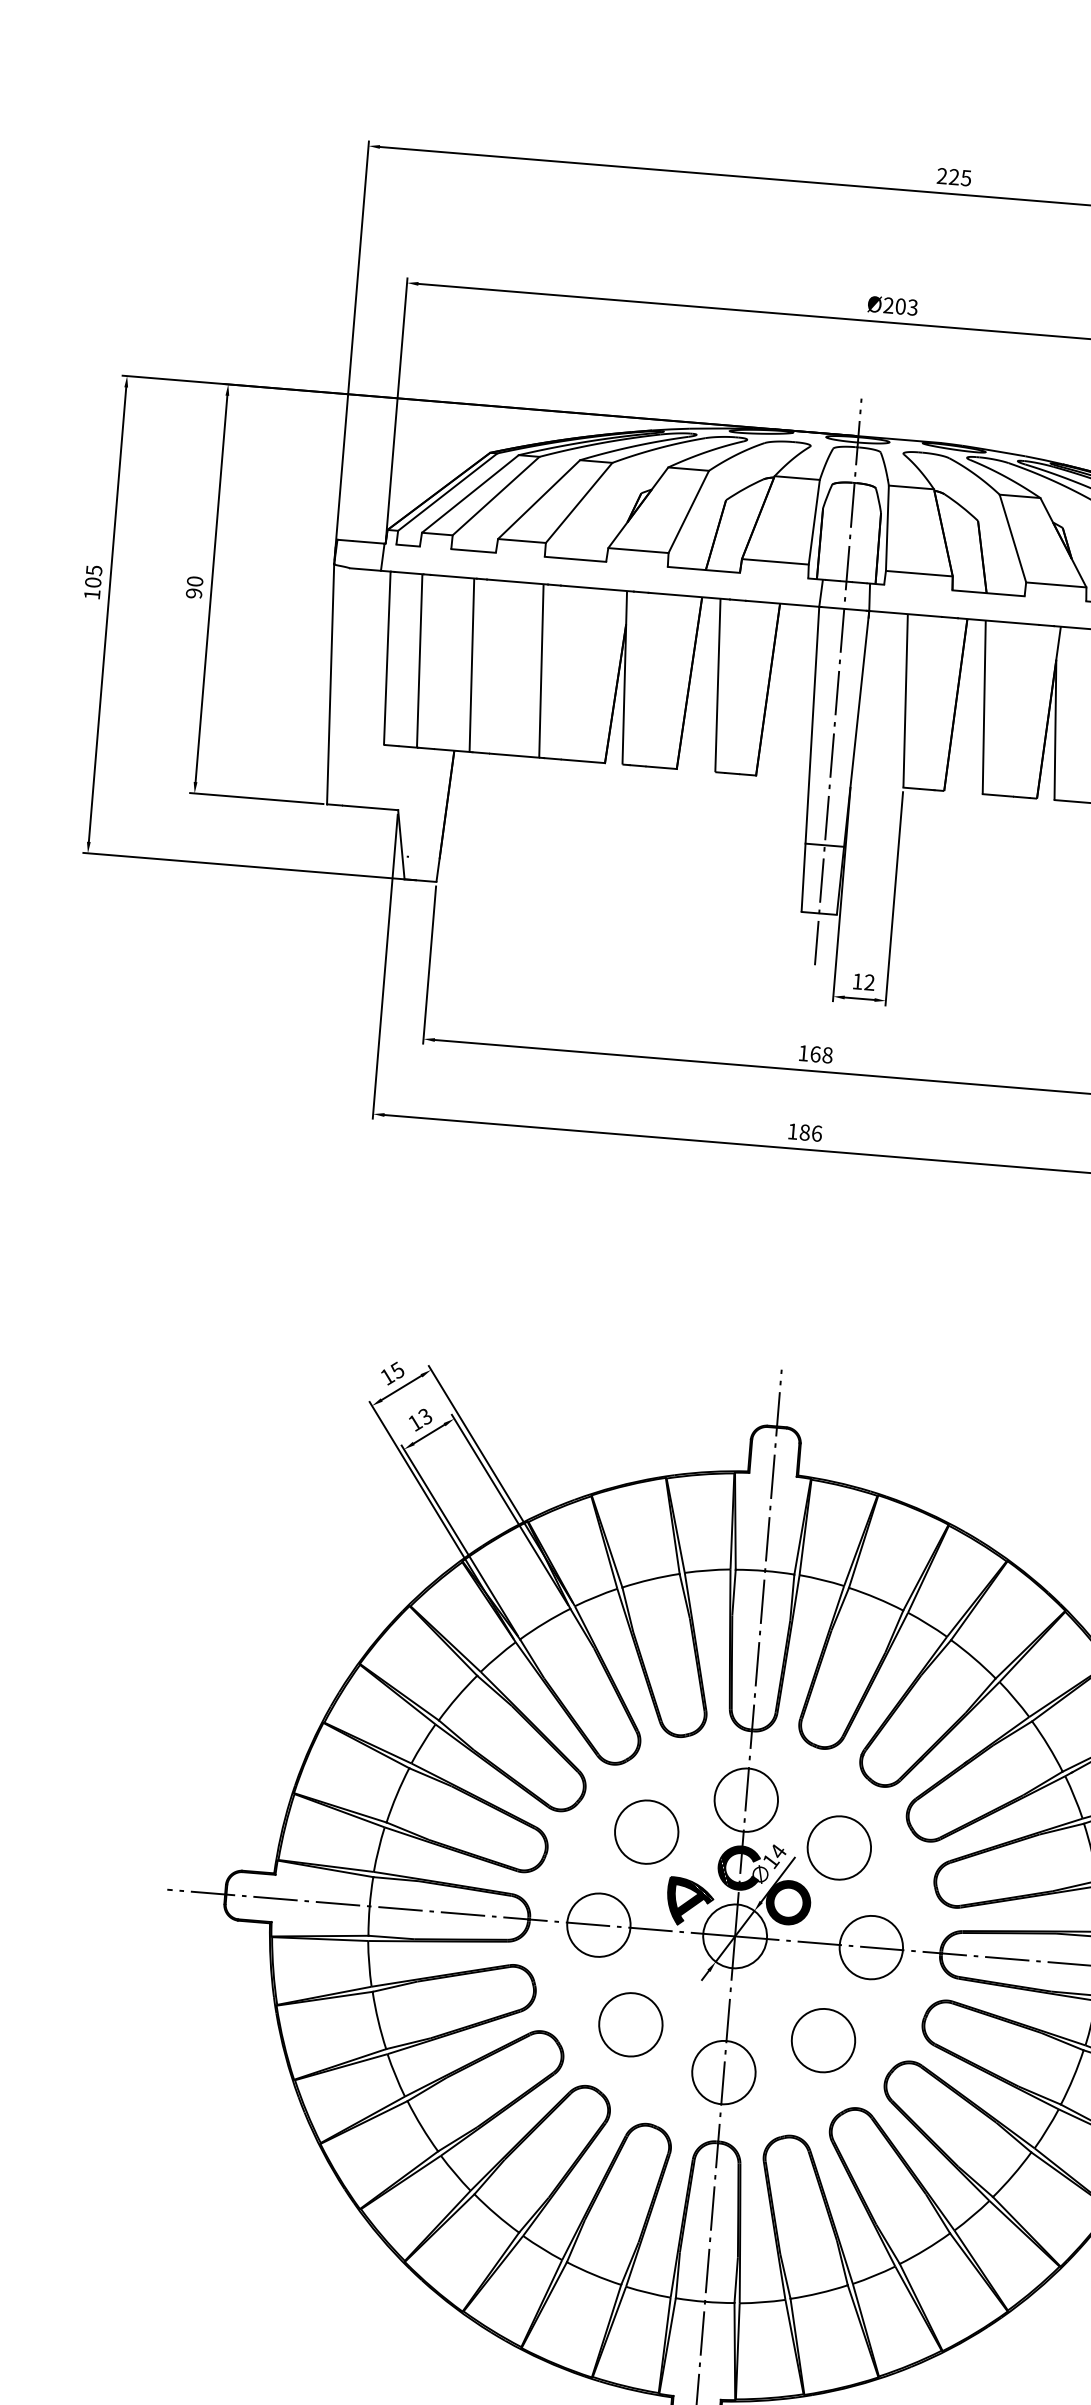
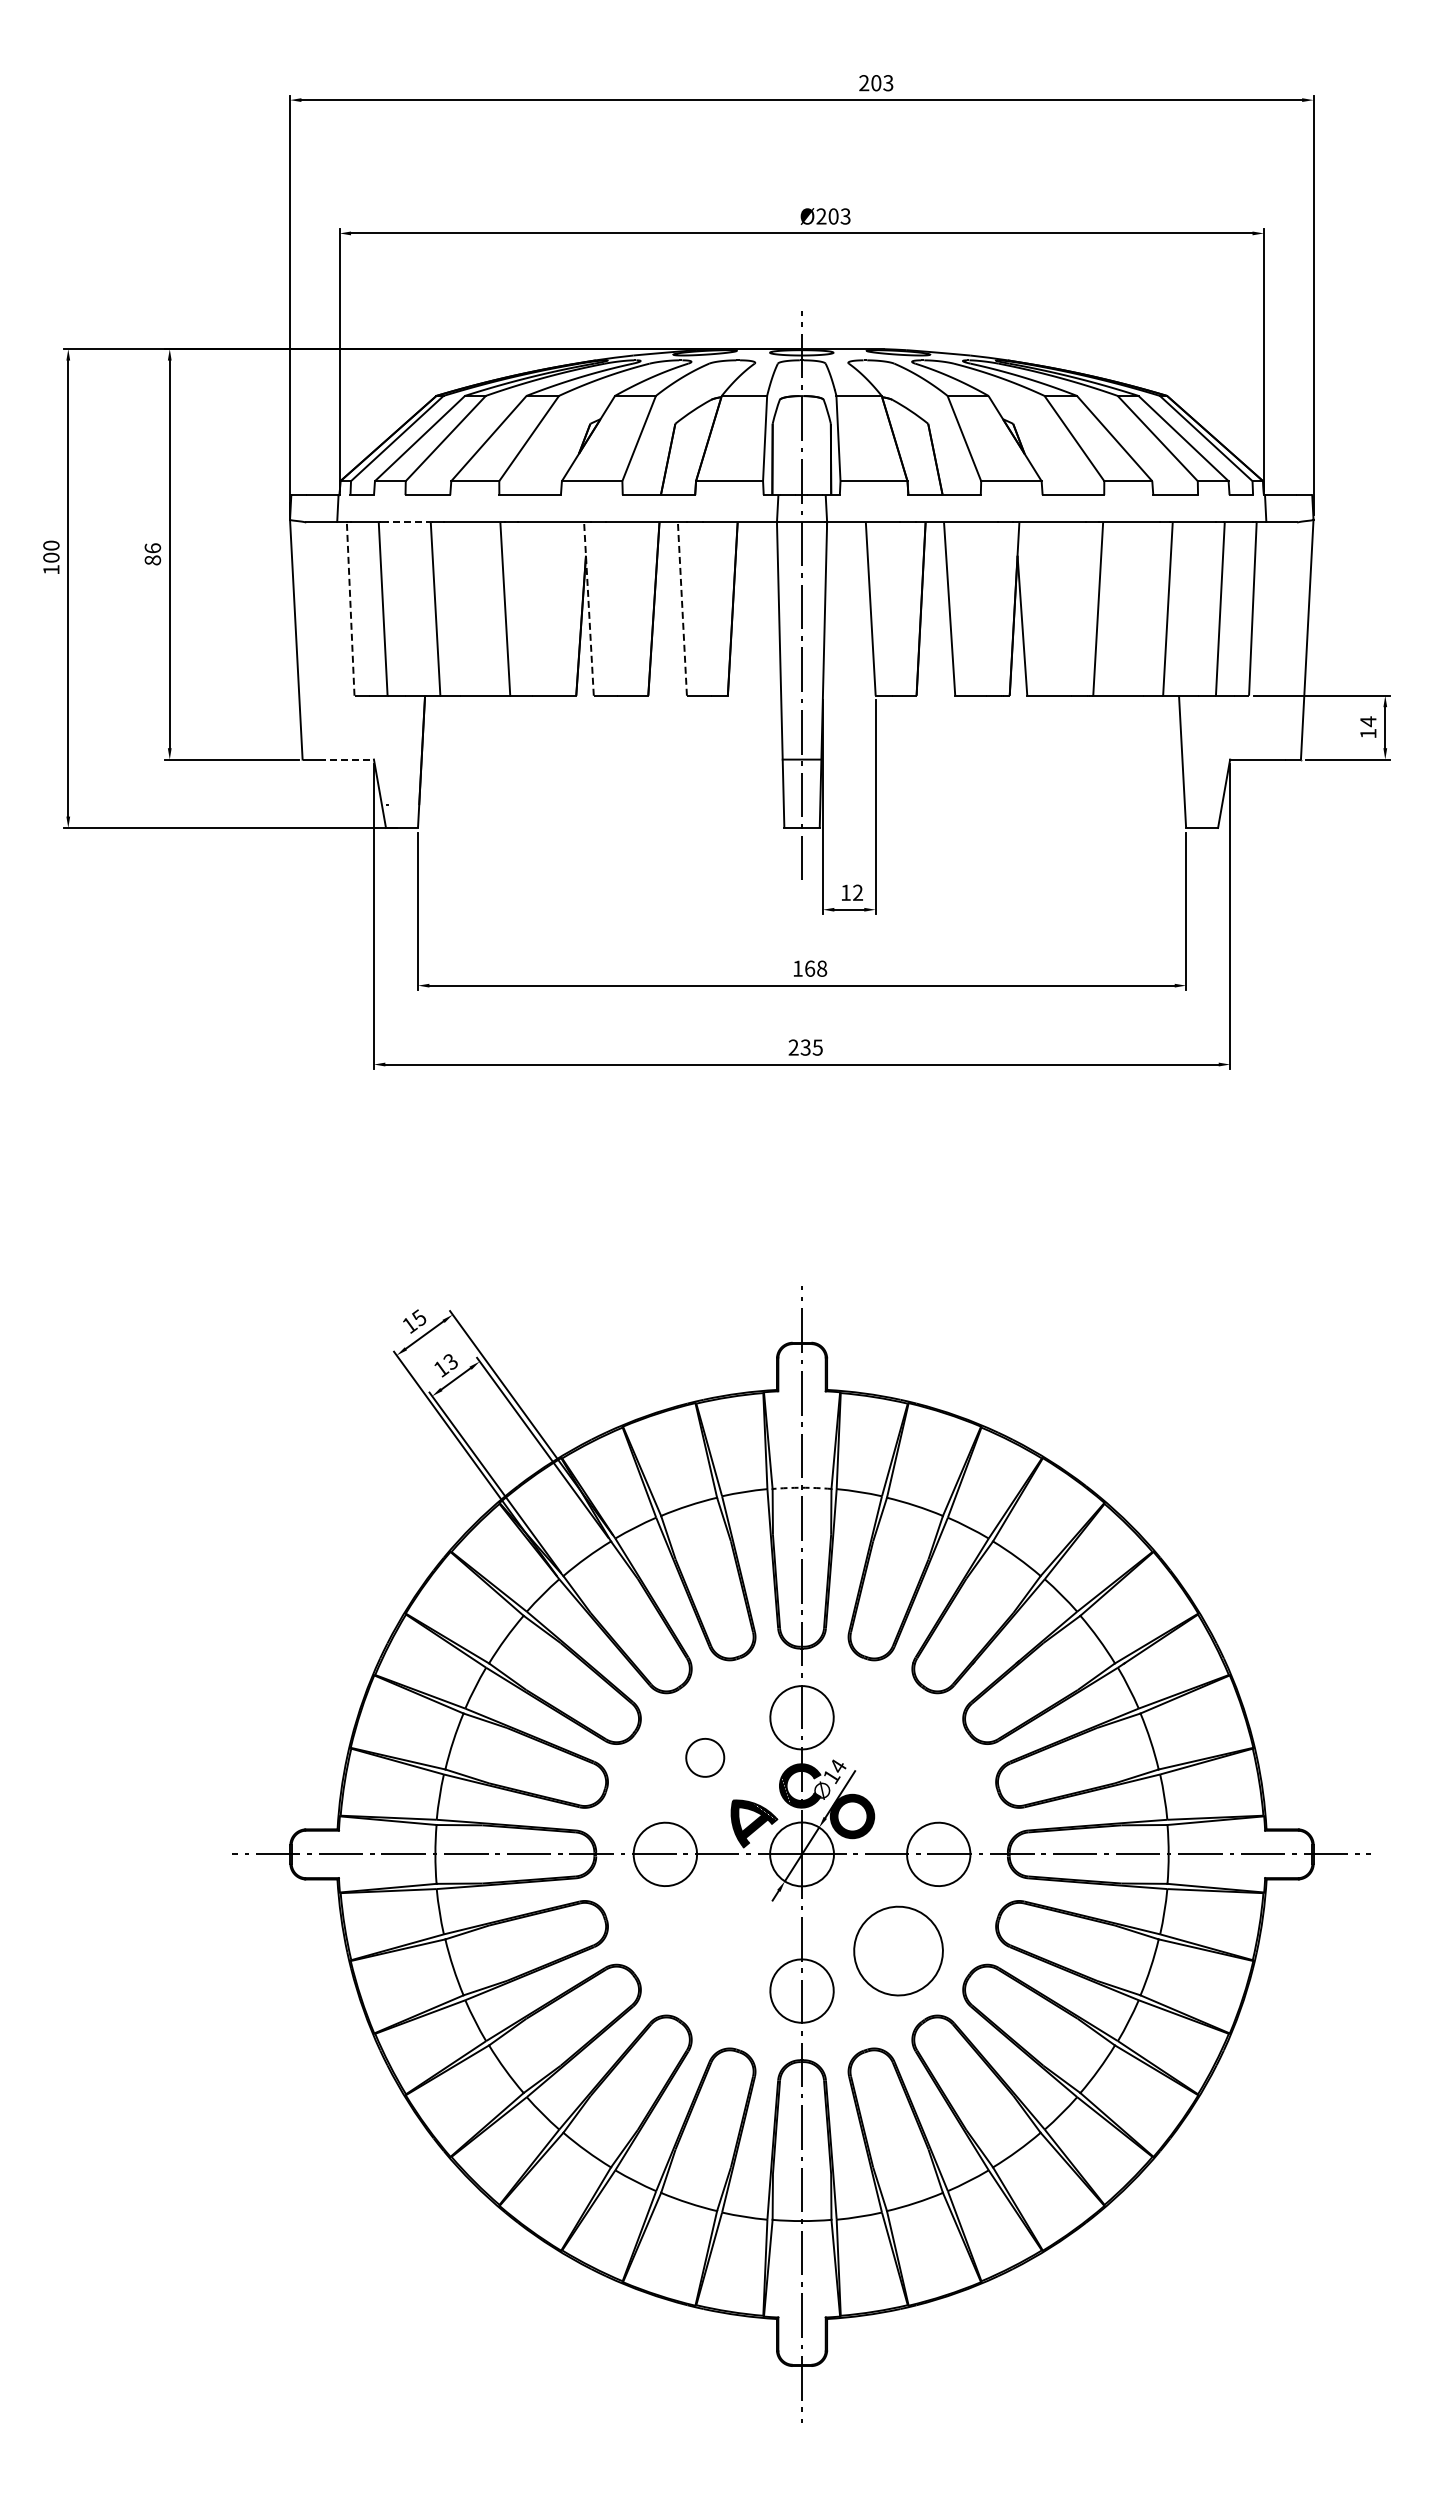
text: (960, 178) -> (882, 83), 225 -> 203
text: (94, 570) -> (51, 545), 105 -> 100
line: (453, 576) -> (409, 522), solid -> dashed
text: (194, 587) -> (152, 554), 90 -> 86
line: (387, 658) -> (350, 609), solid -> dashed
line: (624, 678) -> (588, 609), solid -> dashed
line: (717, 685) -> (682, 609), solid -> dashed
line: (370, 807) -> (346, 759), solid -> dashed
text: (804, 1132) -> (805, 1047), 186 -> 235
arc: (765, 1570) -> (802, 1487), solid -> dashed
part: (645, 1831) -> (704, 1757), size x0.6
part: (839, 1847) -> (898, 1757), removed
part: (630, 2024) -> (704, 1950), removed
part: (823, 2040) -> (898, 1950), size x1.4

